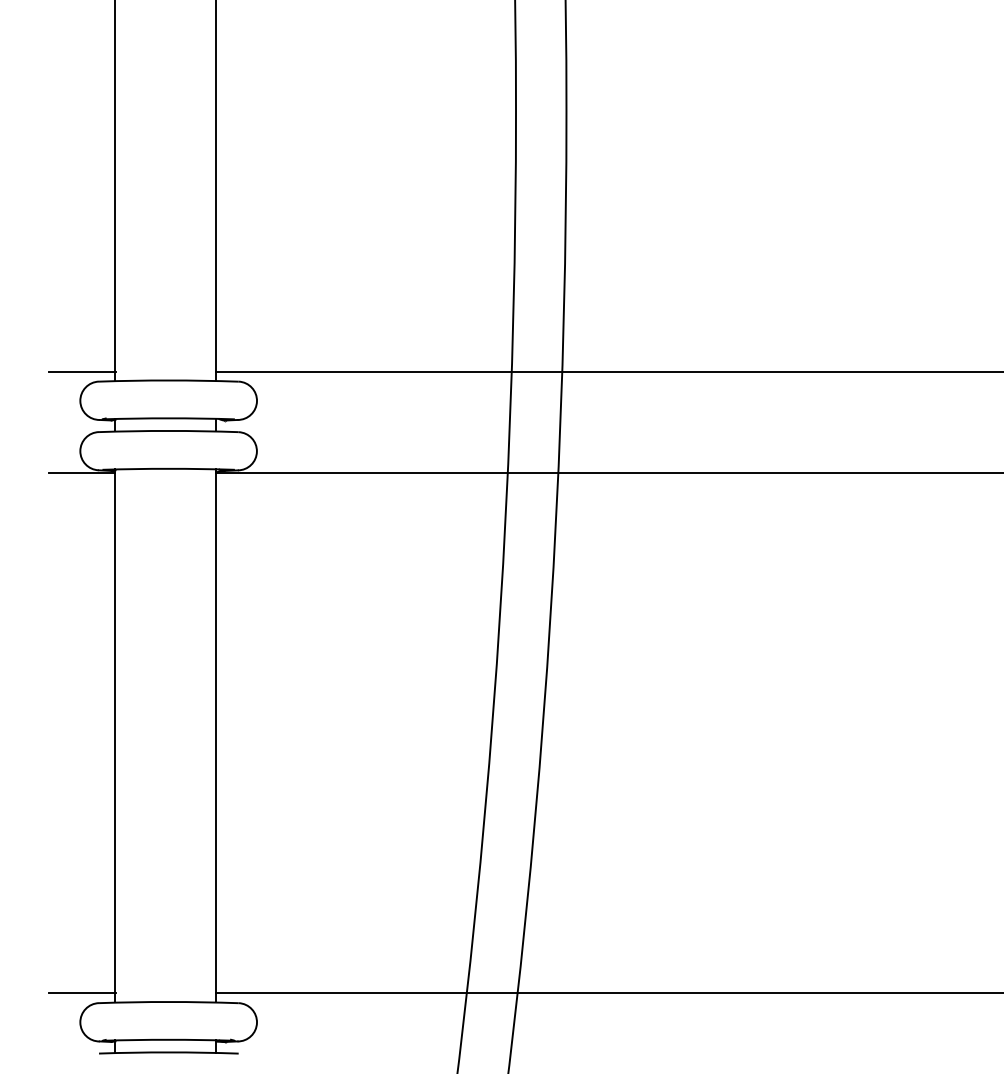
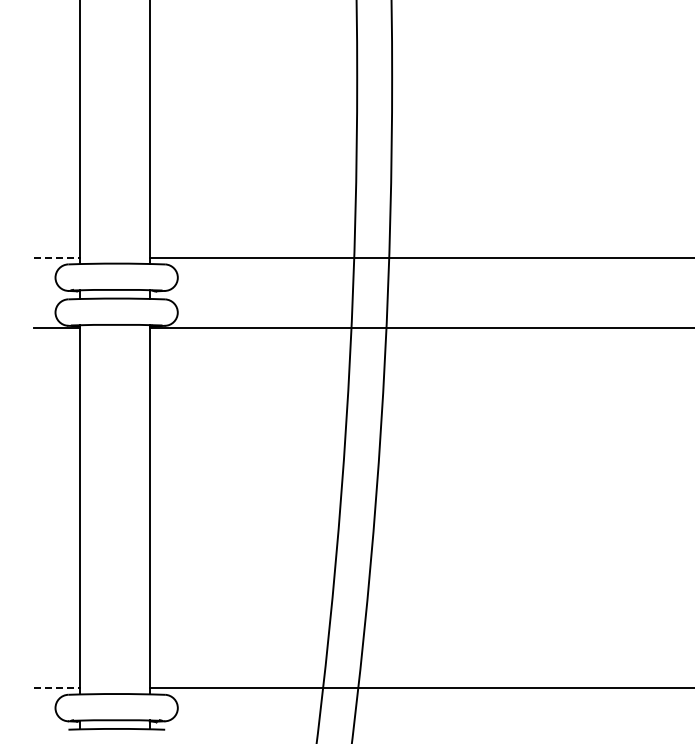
line: (83, 371) -> (57, 257), solid -> dashed
line: (83, 994) -> (57, 688), solid -> dashed

